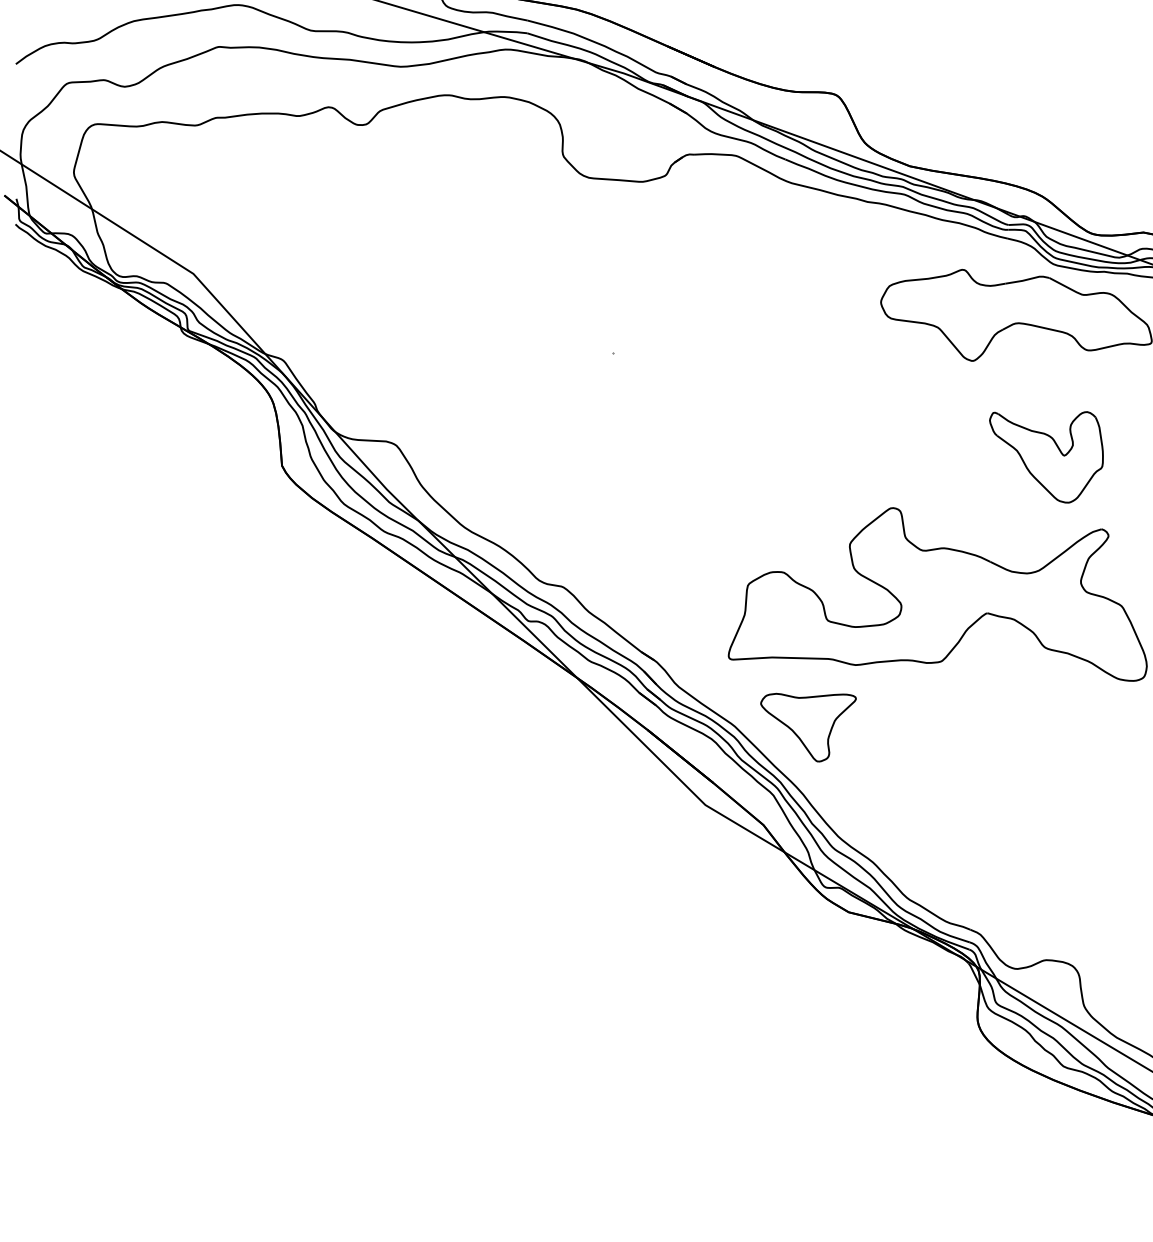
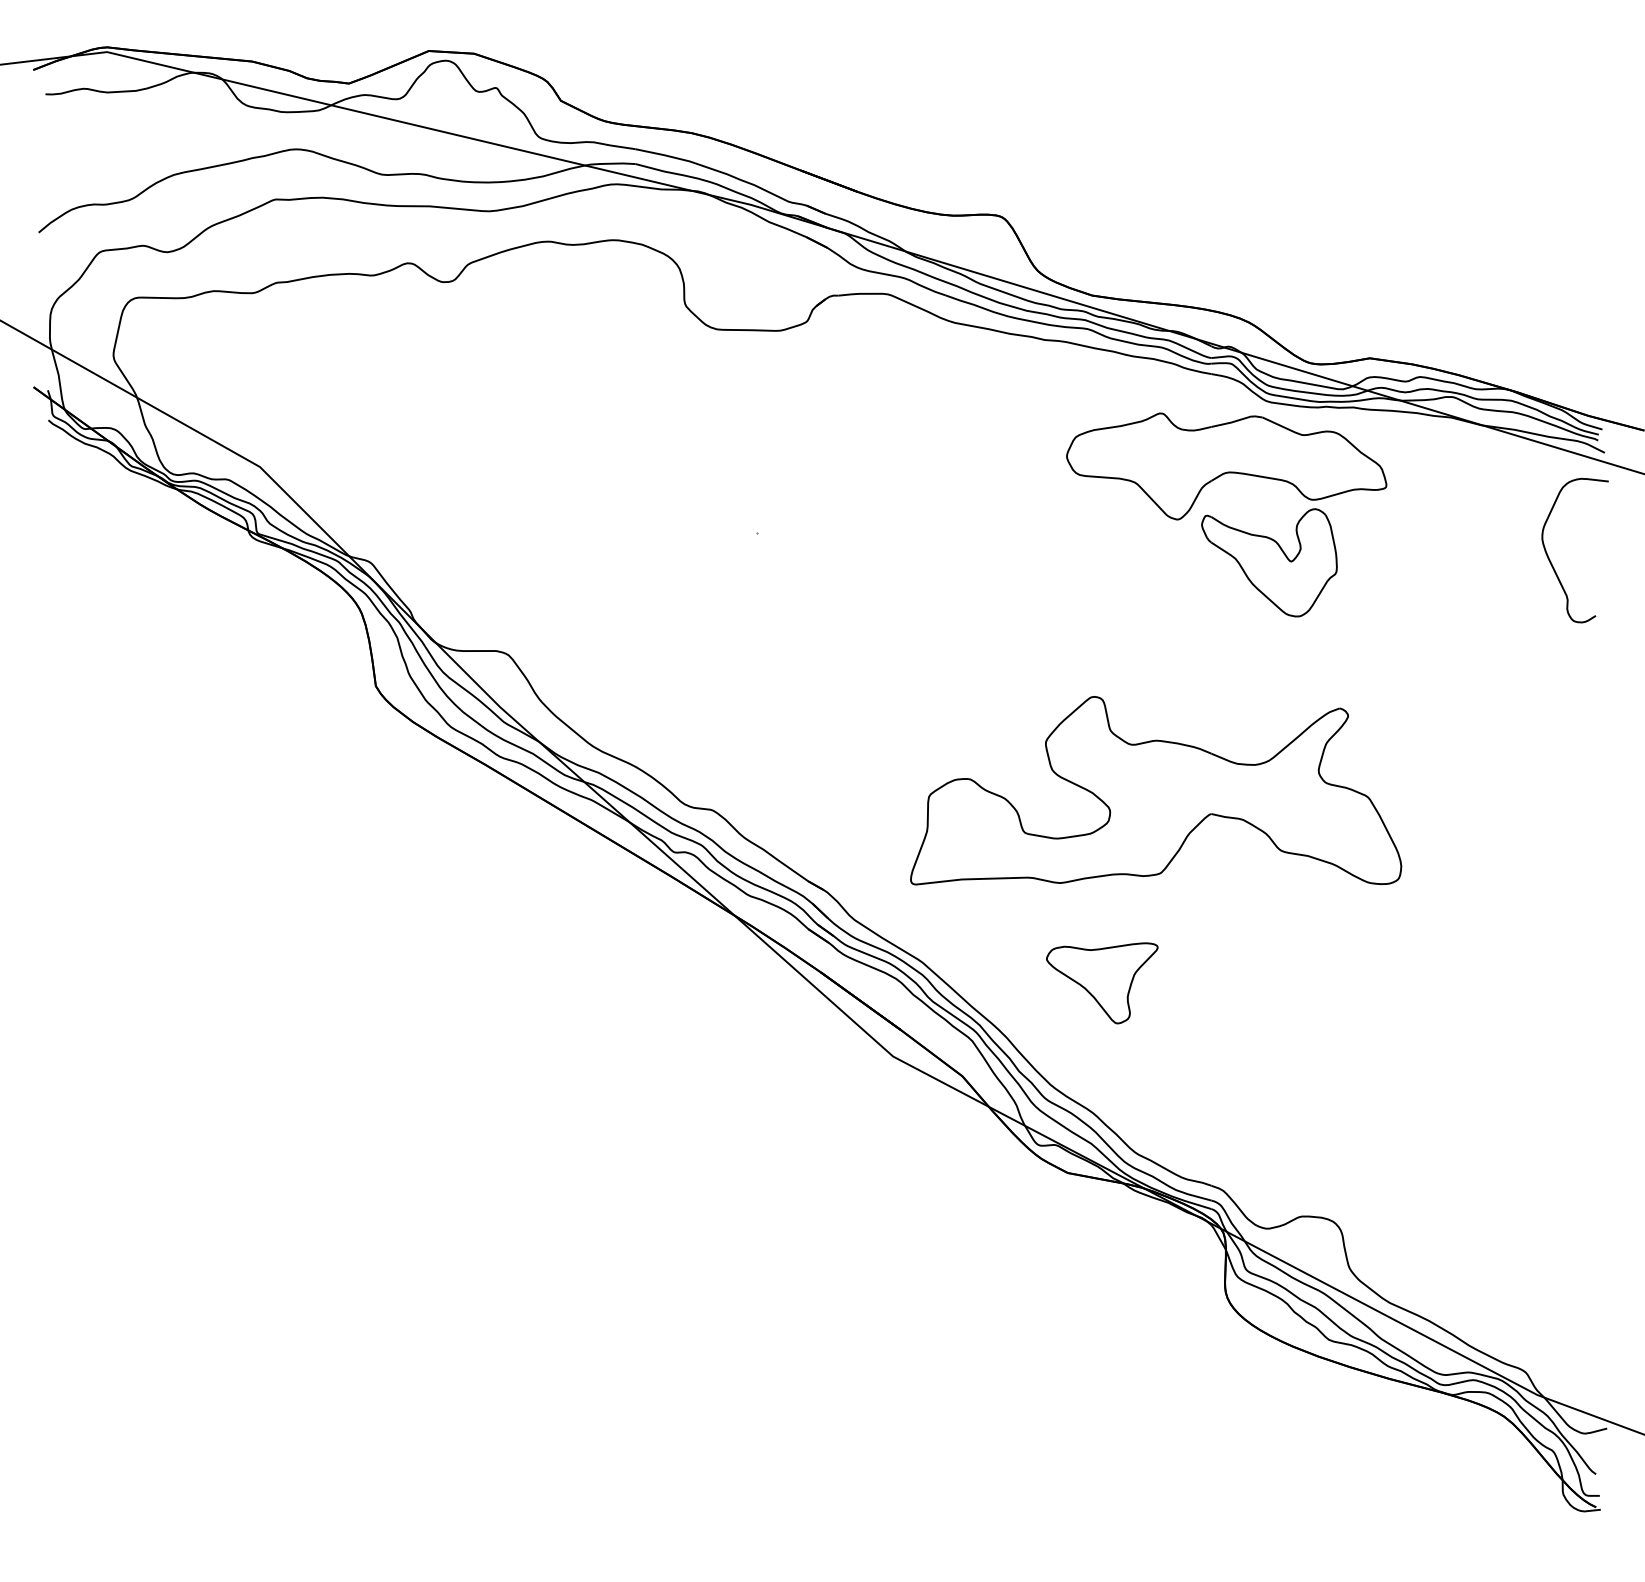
part: (1045, 455) -> (1269, 562), moved
part: (807, 726) -> (1102, 983), moved

